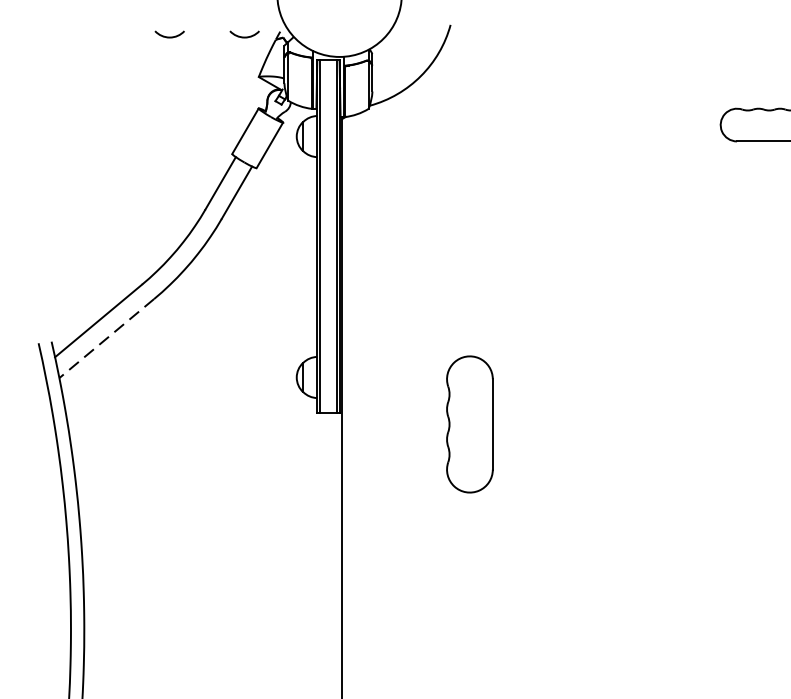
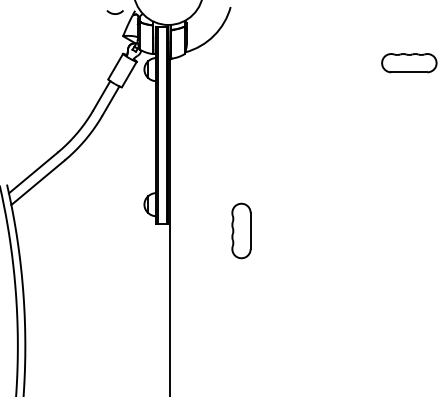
arc: (168, 36) -> (72, 13), removed
line: (105, 337) -> (37, 182), dashed -> solid
part: (469, 423) -> (241, 230), size x0.71

